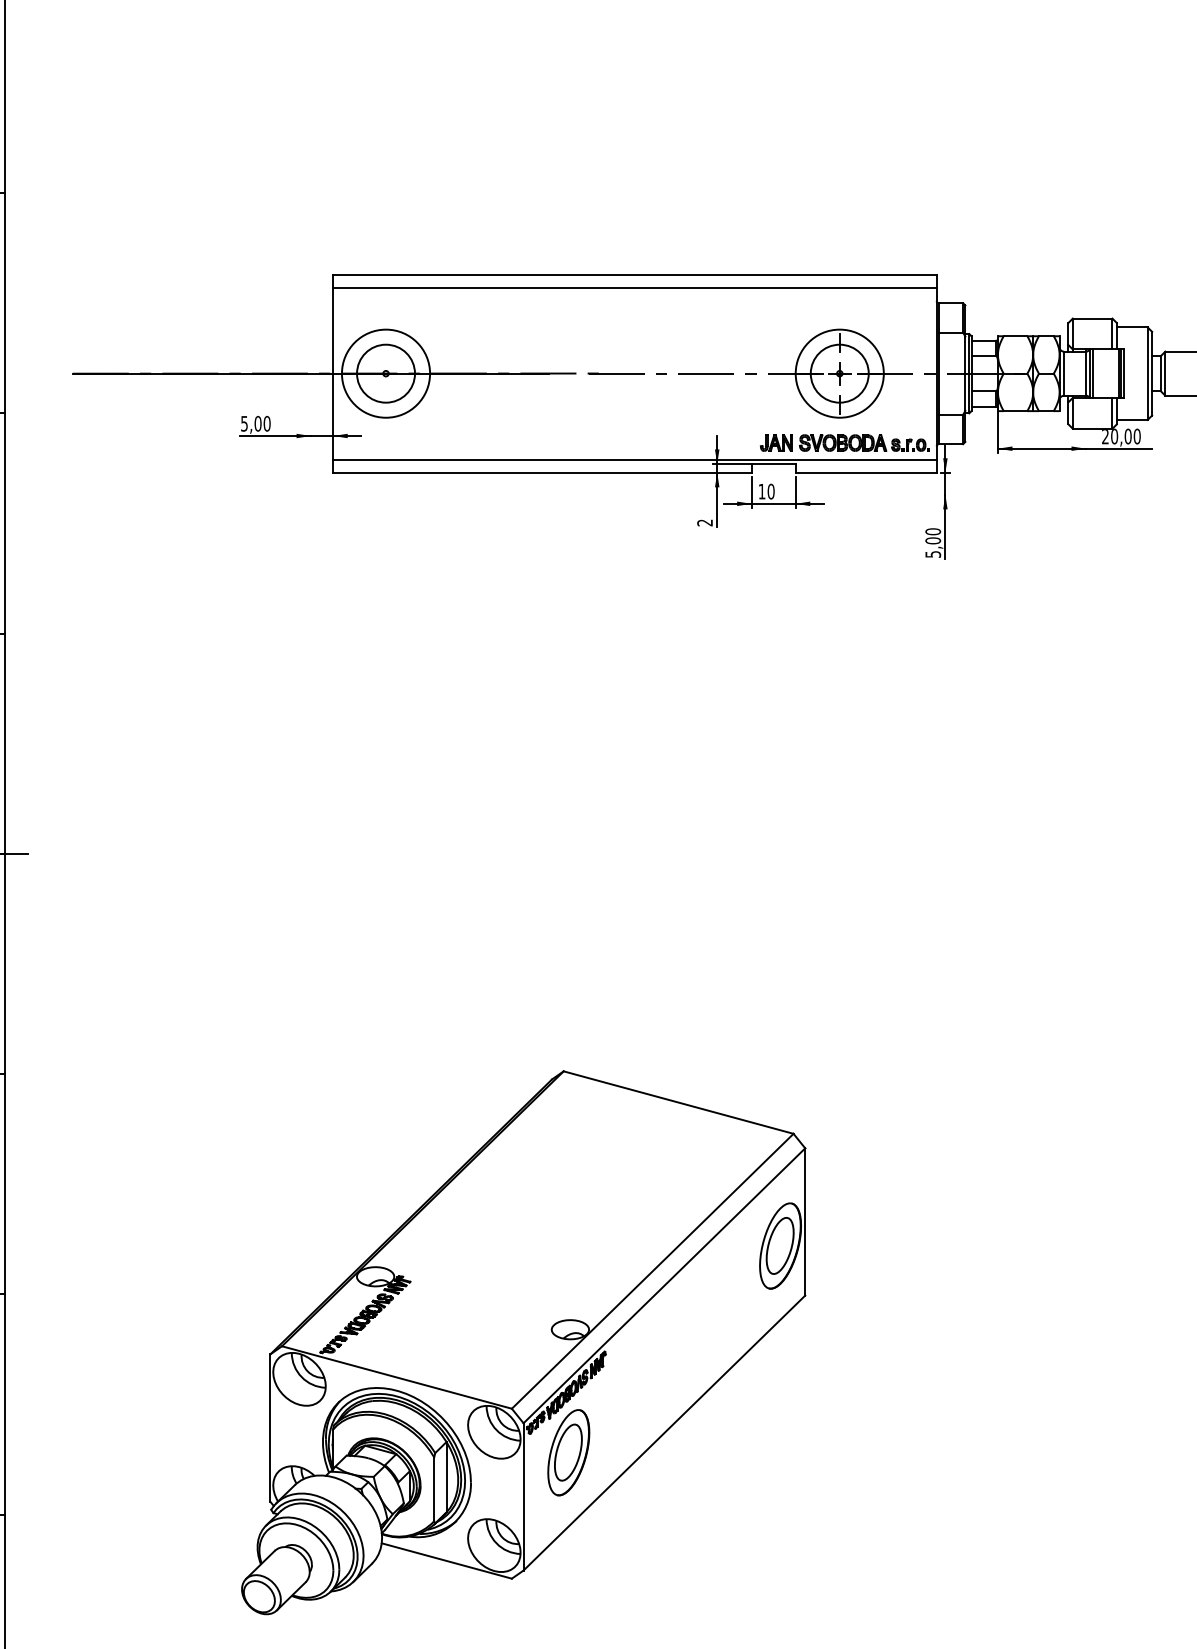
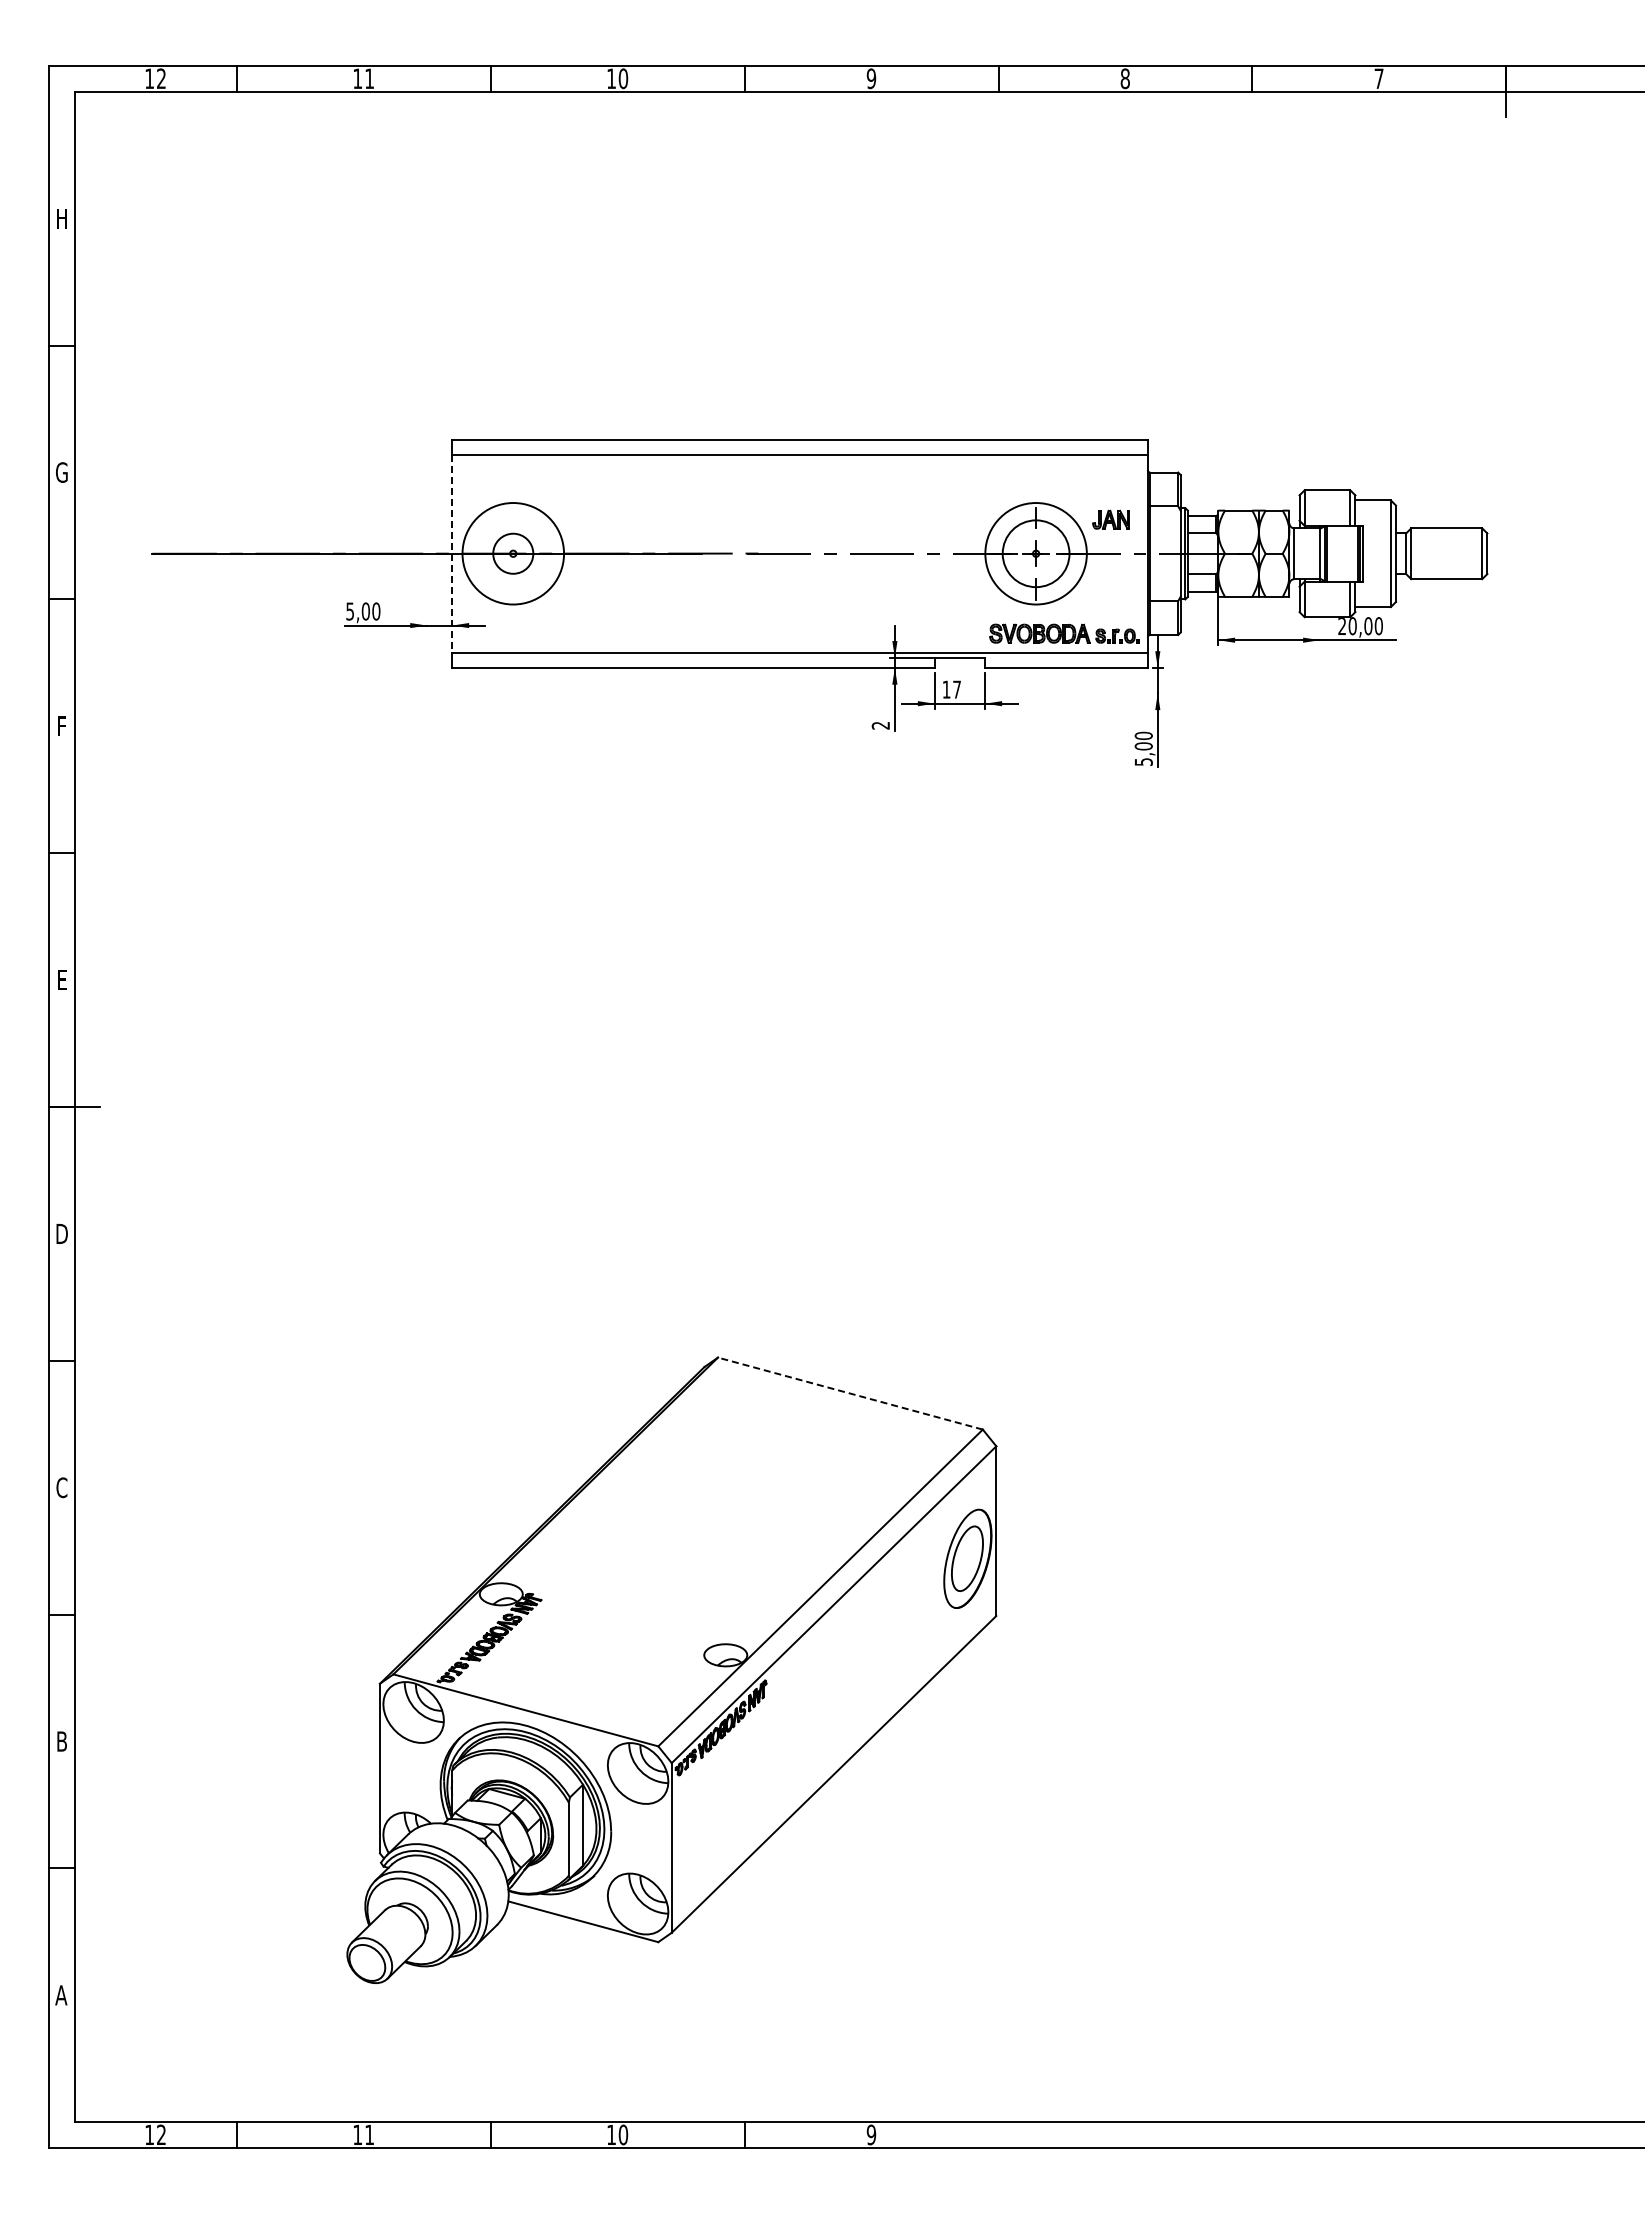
line: (333, 373) -> (452, 553), solid -> dashed
circle: (385, 373) -> (512, 553), size x0.6
part: (775, 442) -> (1110, 519), moved
text: (771, 491) -> (957, 689), 10 -> 17
line: (677, 1102) -> (849, 1393), solid -> dashed
part: (568, 1453) -> (723, 1797), removed

